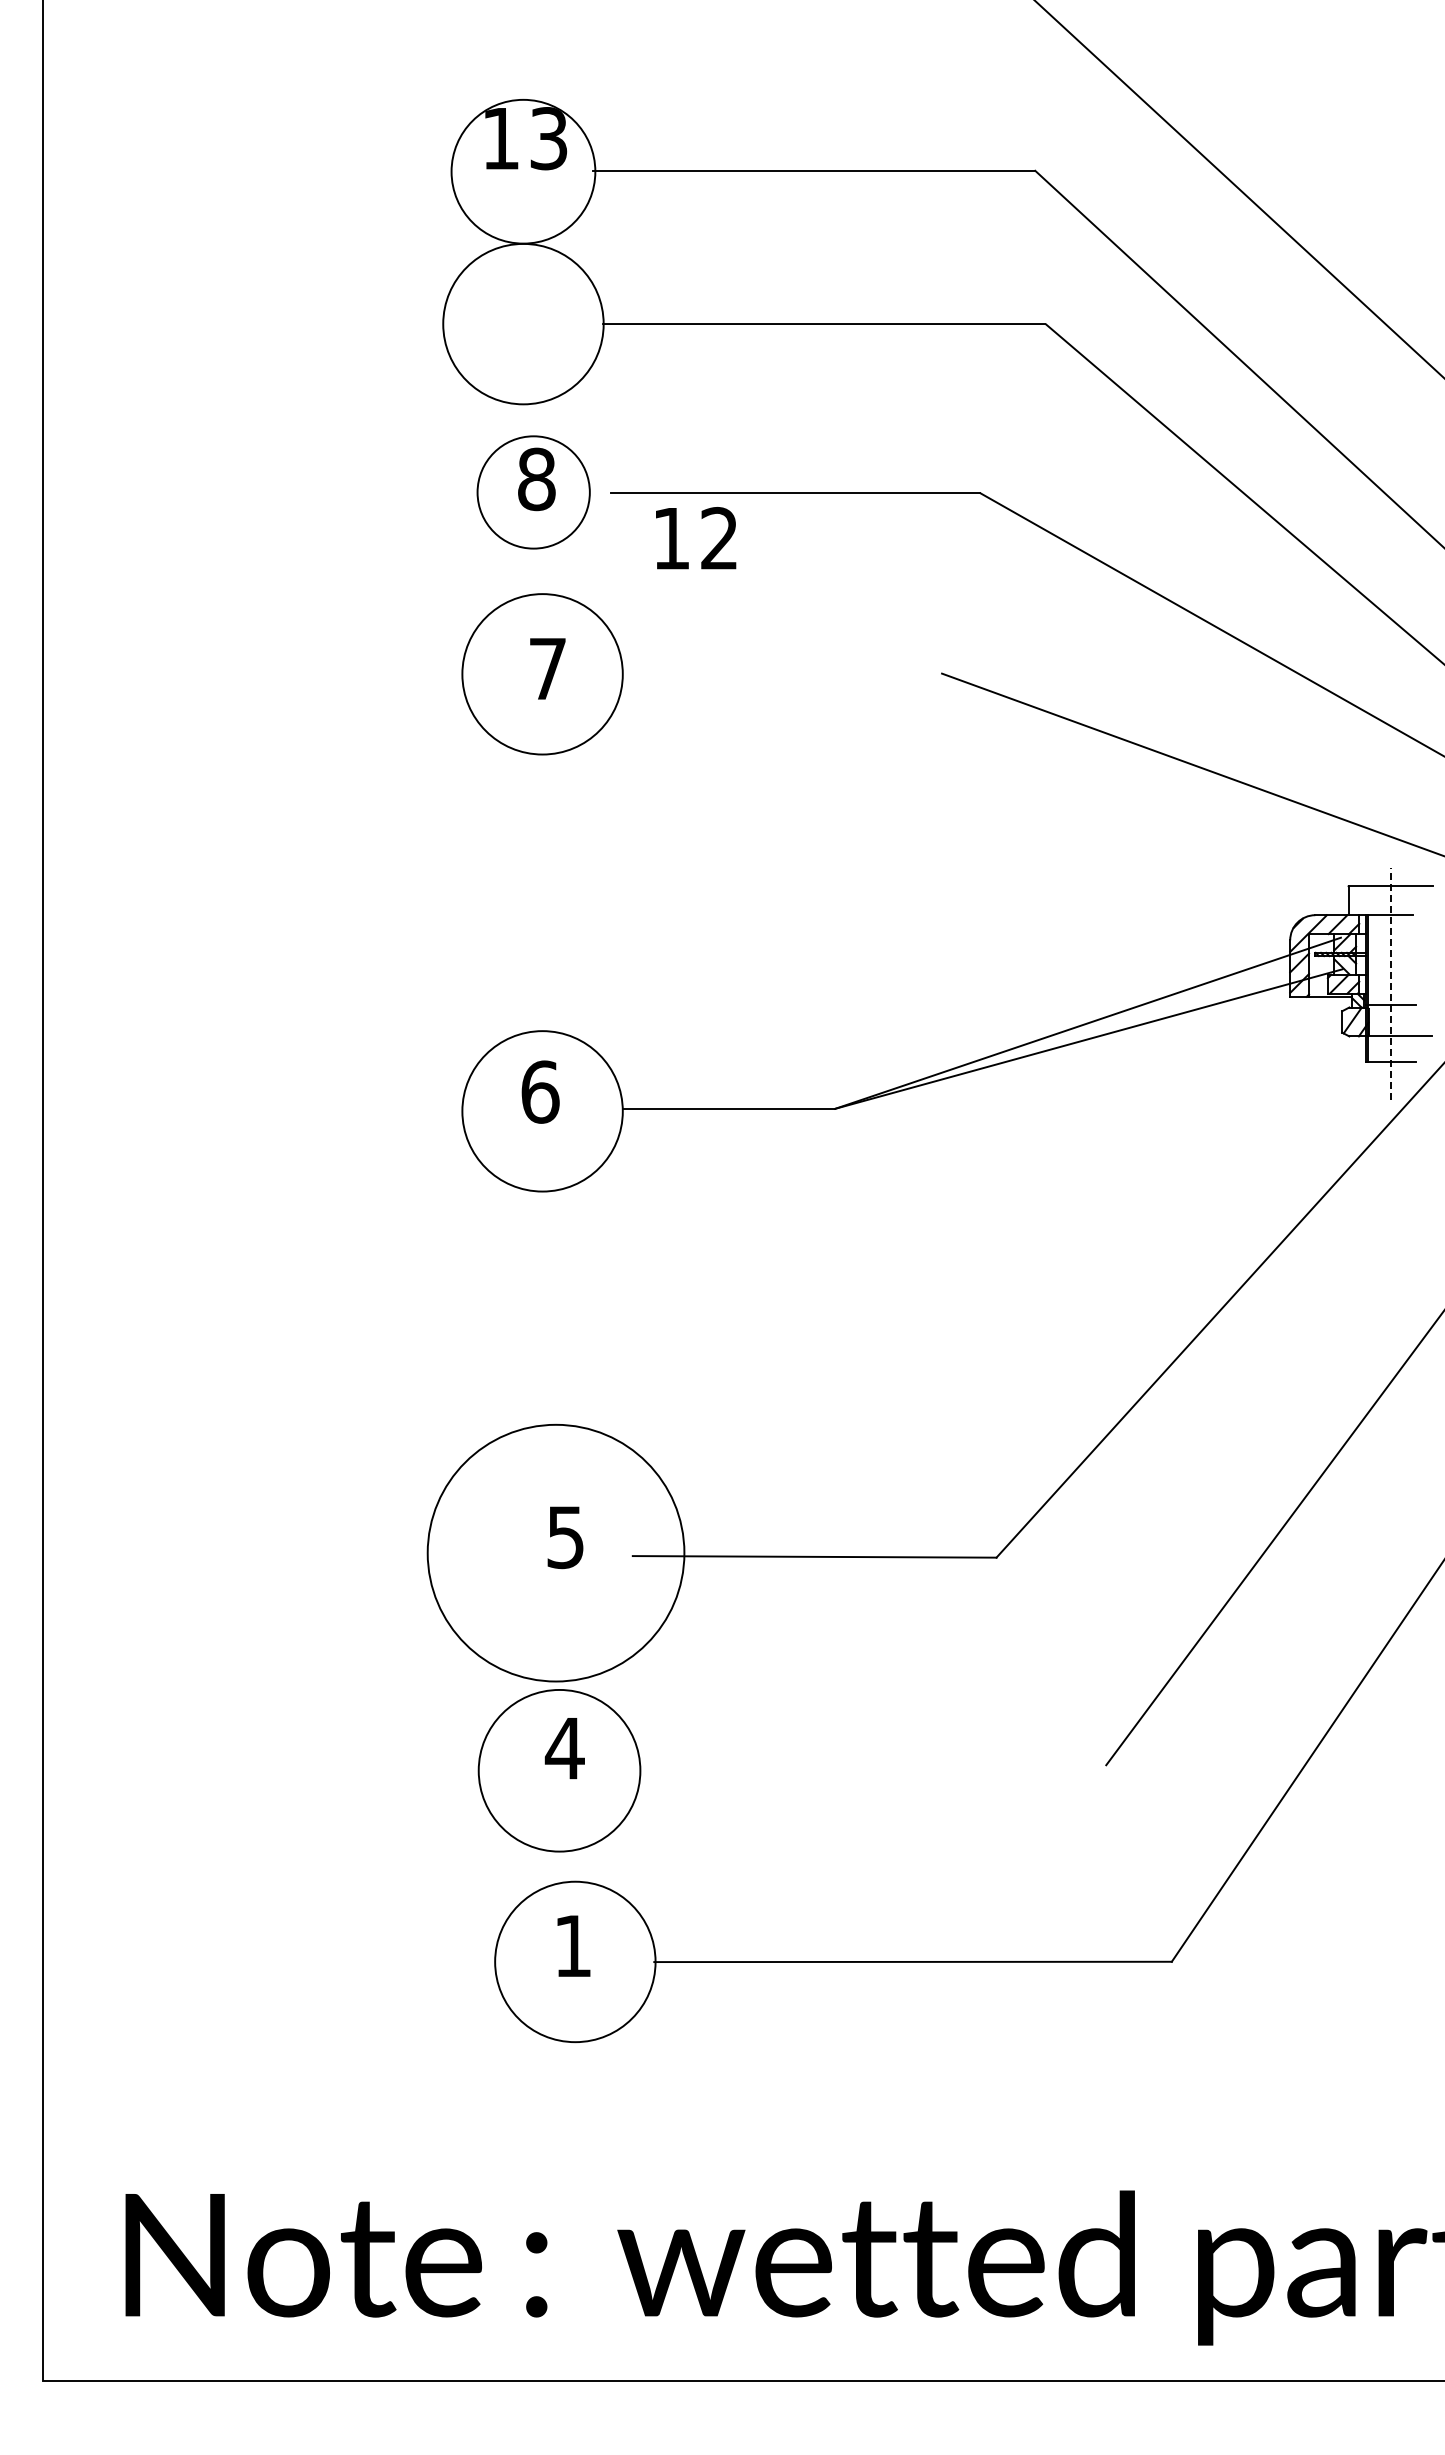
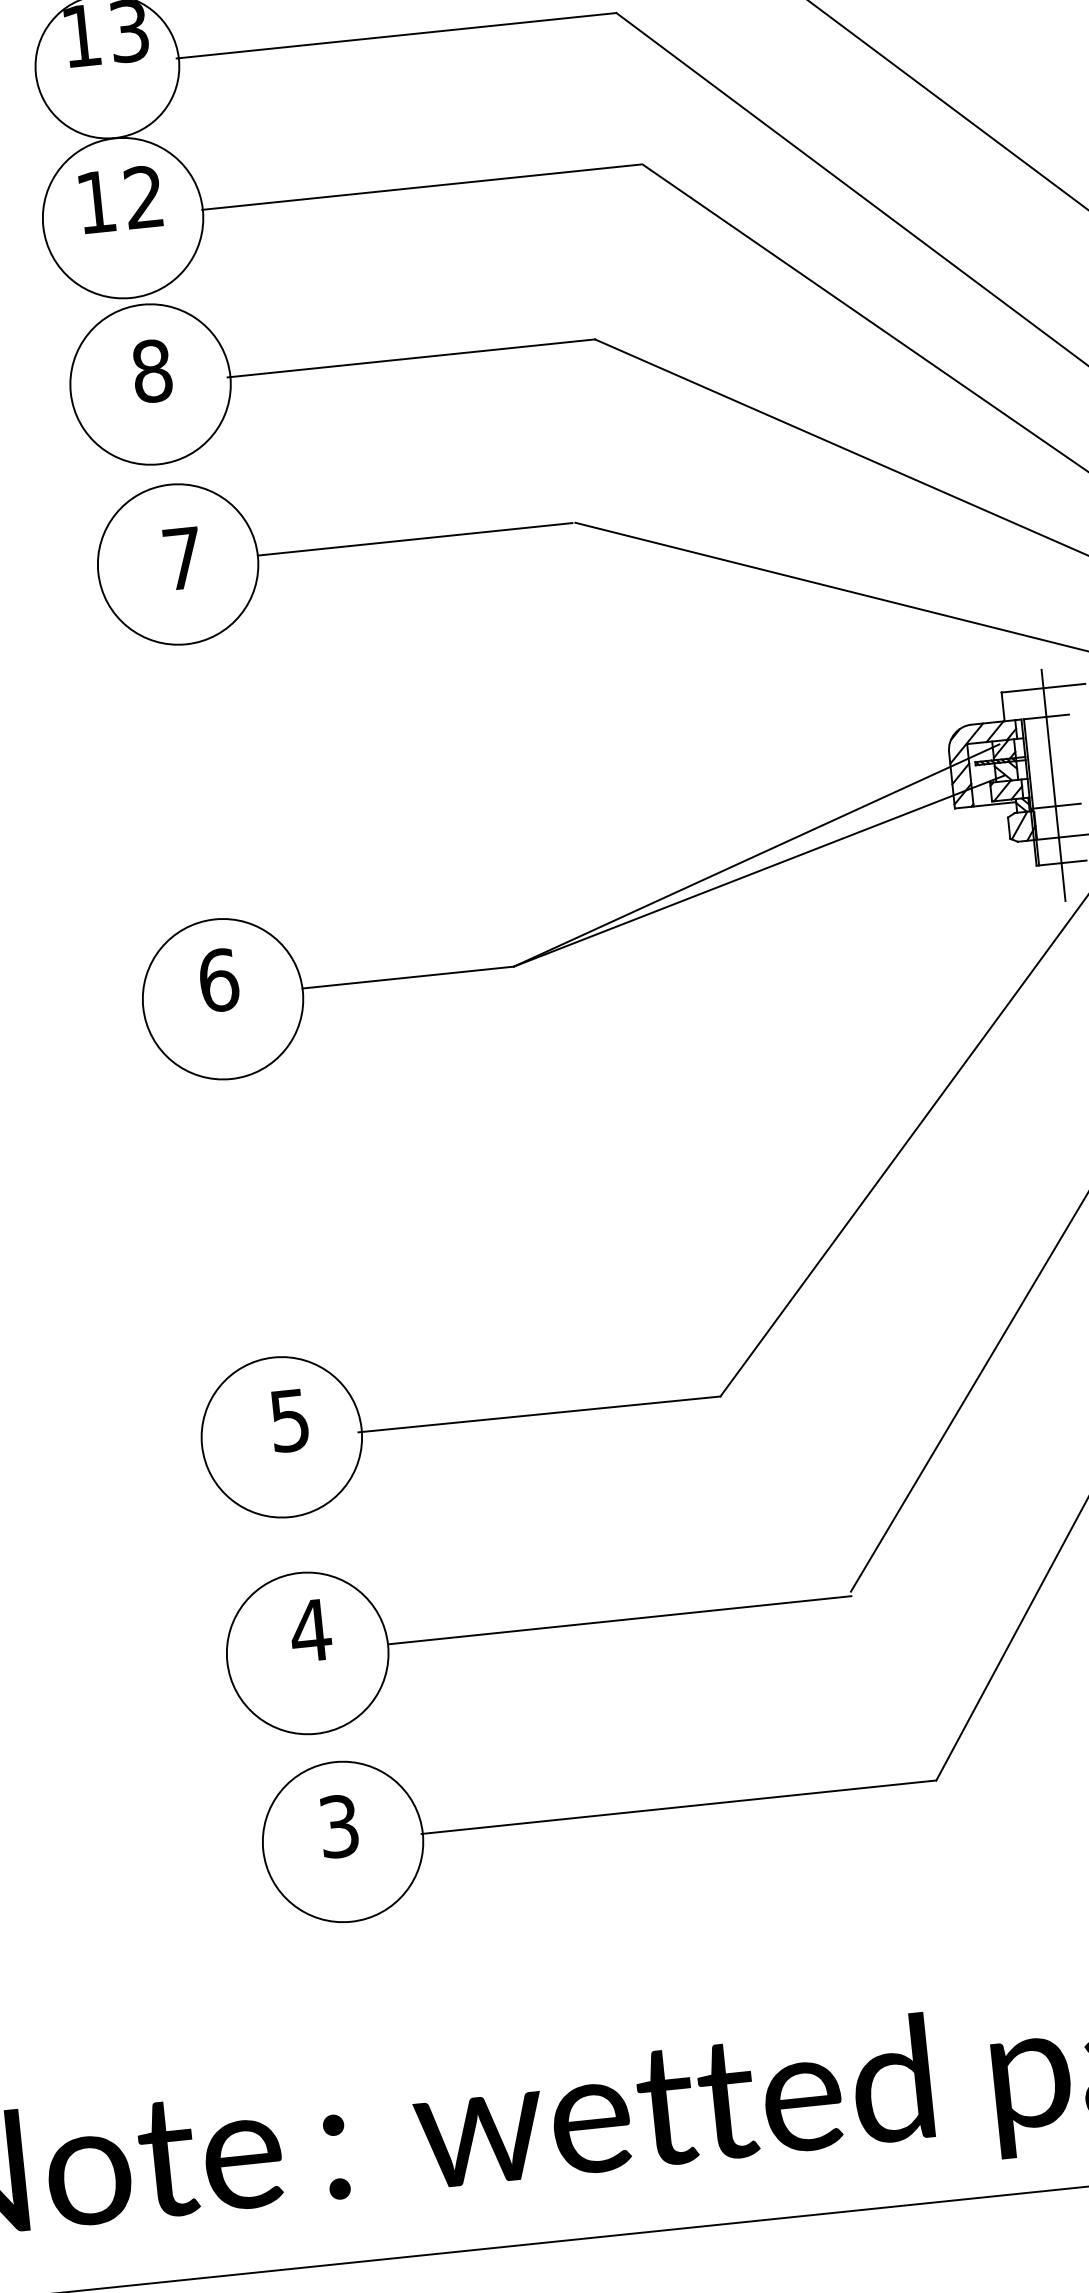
circle: (533, 492) -> (150, 384), size x1.43
text: (696, 538) -> (121, 199), moved
line: (780, 673) -> (414, 539), added
line: (1390, 983) -> (1053, 784), dashed -> solid
circle: (555, 1552) -> (281, 1436), size x0.62
line: (873, 1769) -> (619, 1619), added
text: (573, 1945) -> (339, 1825), 1 -> 3

